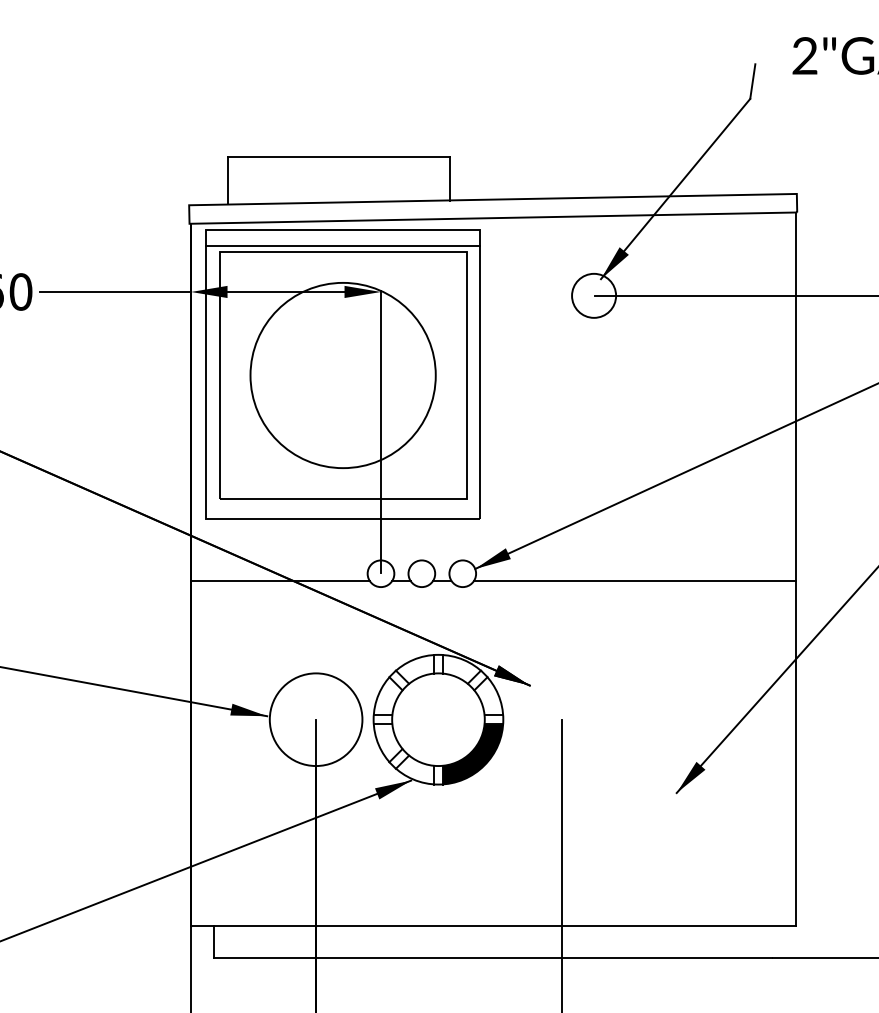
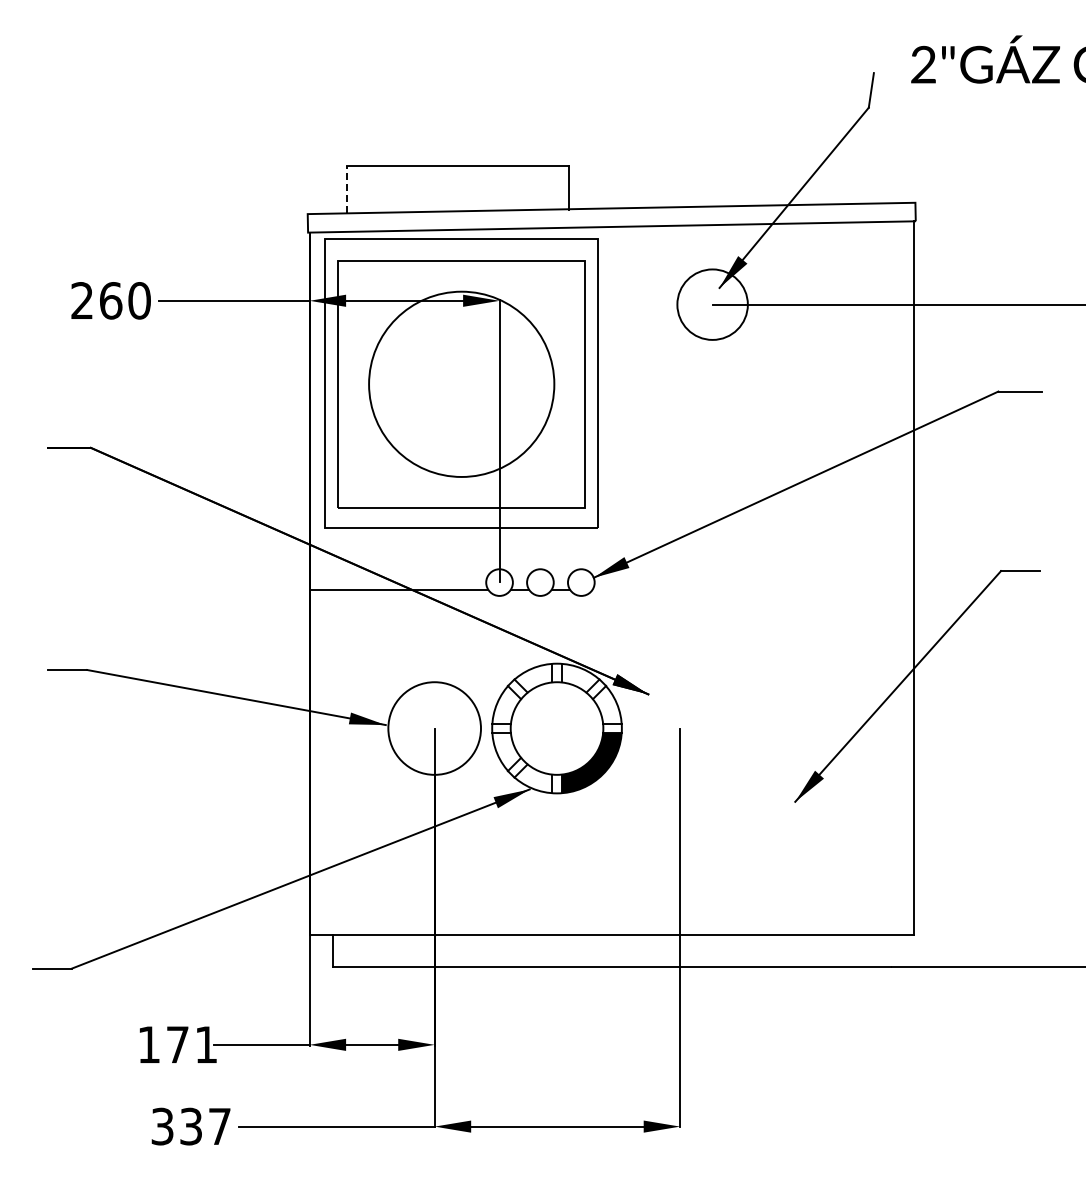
line: (227, 179) -> (346, 188), solid -> dashed
line: (342, 245) -> (461, 254), removed
circle: (593, 295) -> (712, 304), size x1.6
line: (634, 580) -> (753, 589), removed

